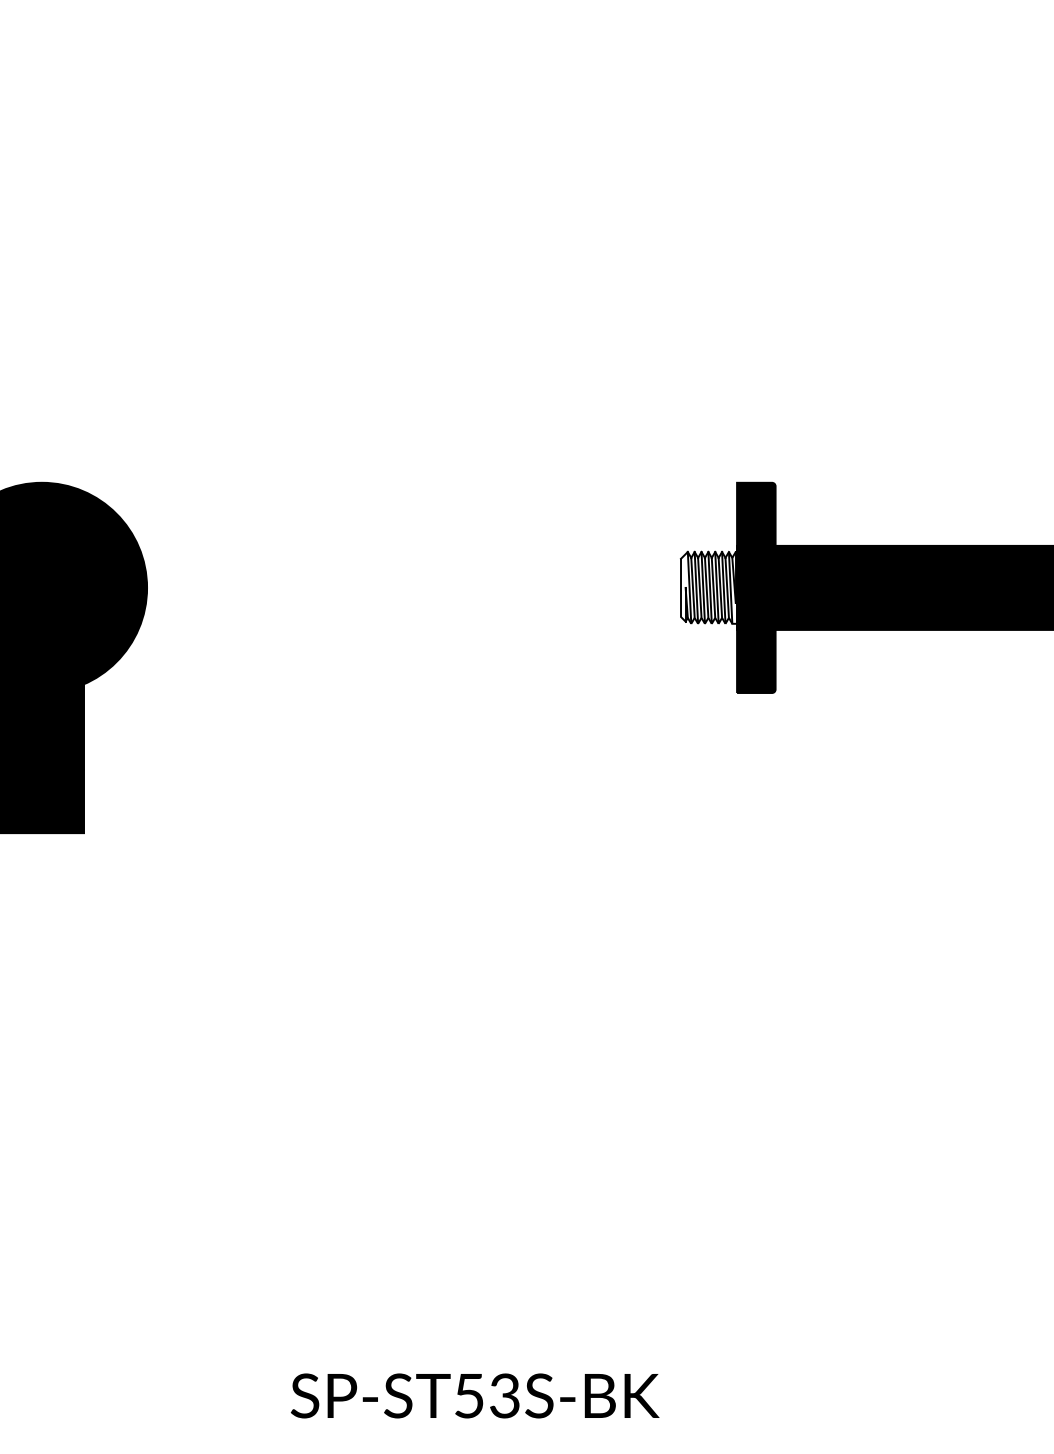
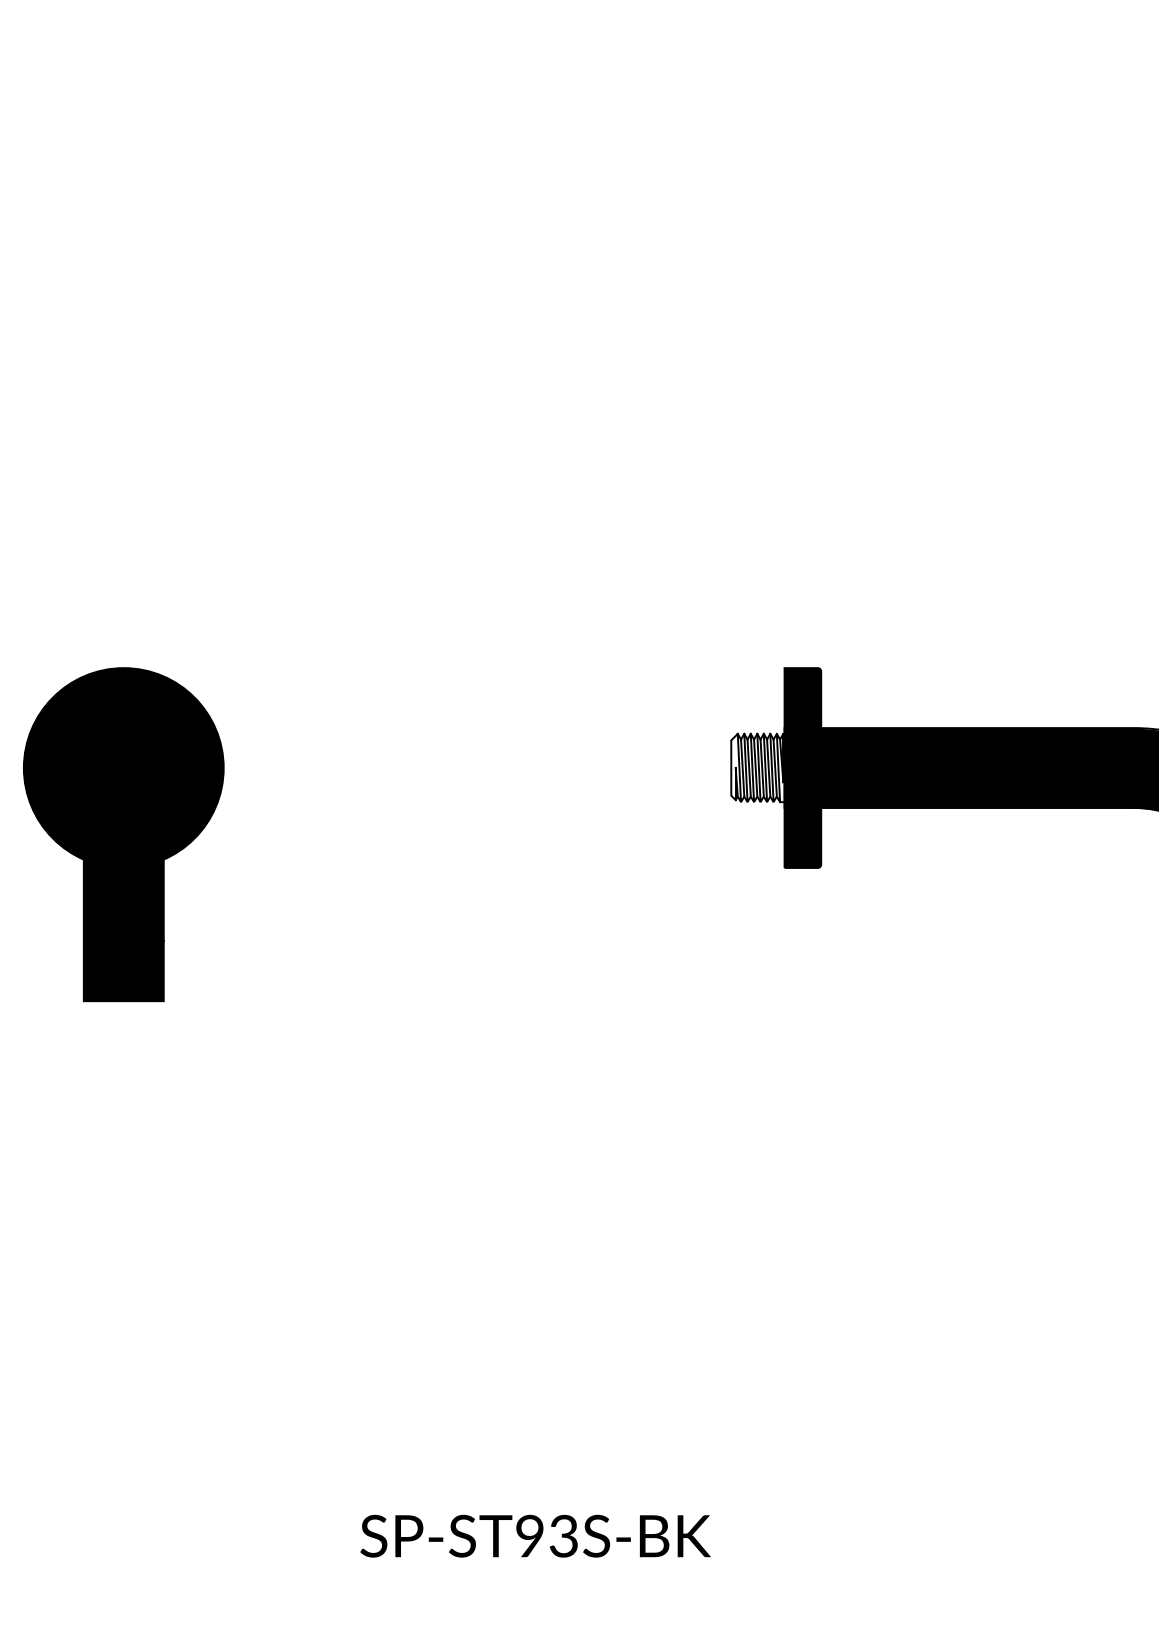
text: (468, 1395) -> (529, 1535), SP-ST53S-BK -> SP-ST93S-BK

